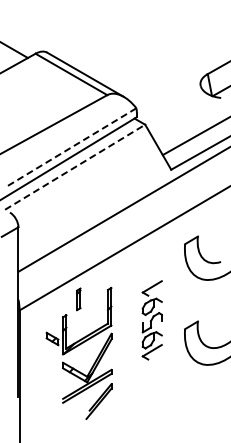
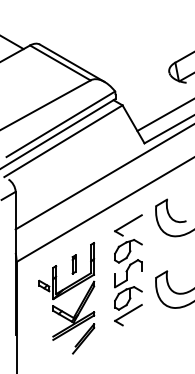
line: (71, 147) -> (60, 124), dashed -> solid
line: (75, 167) -> (63, 141), dashed -> solid
part: (78, 299) -> (73, 264), moved
part: (152, 320) -> (128, 270), size x1.67

